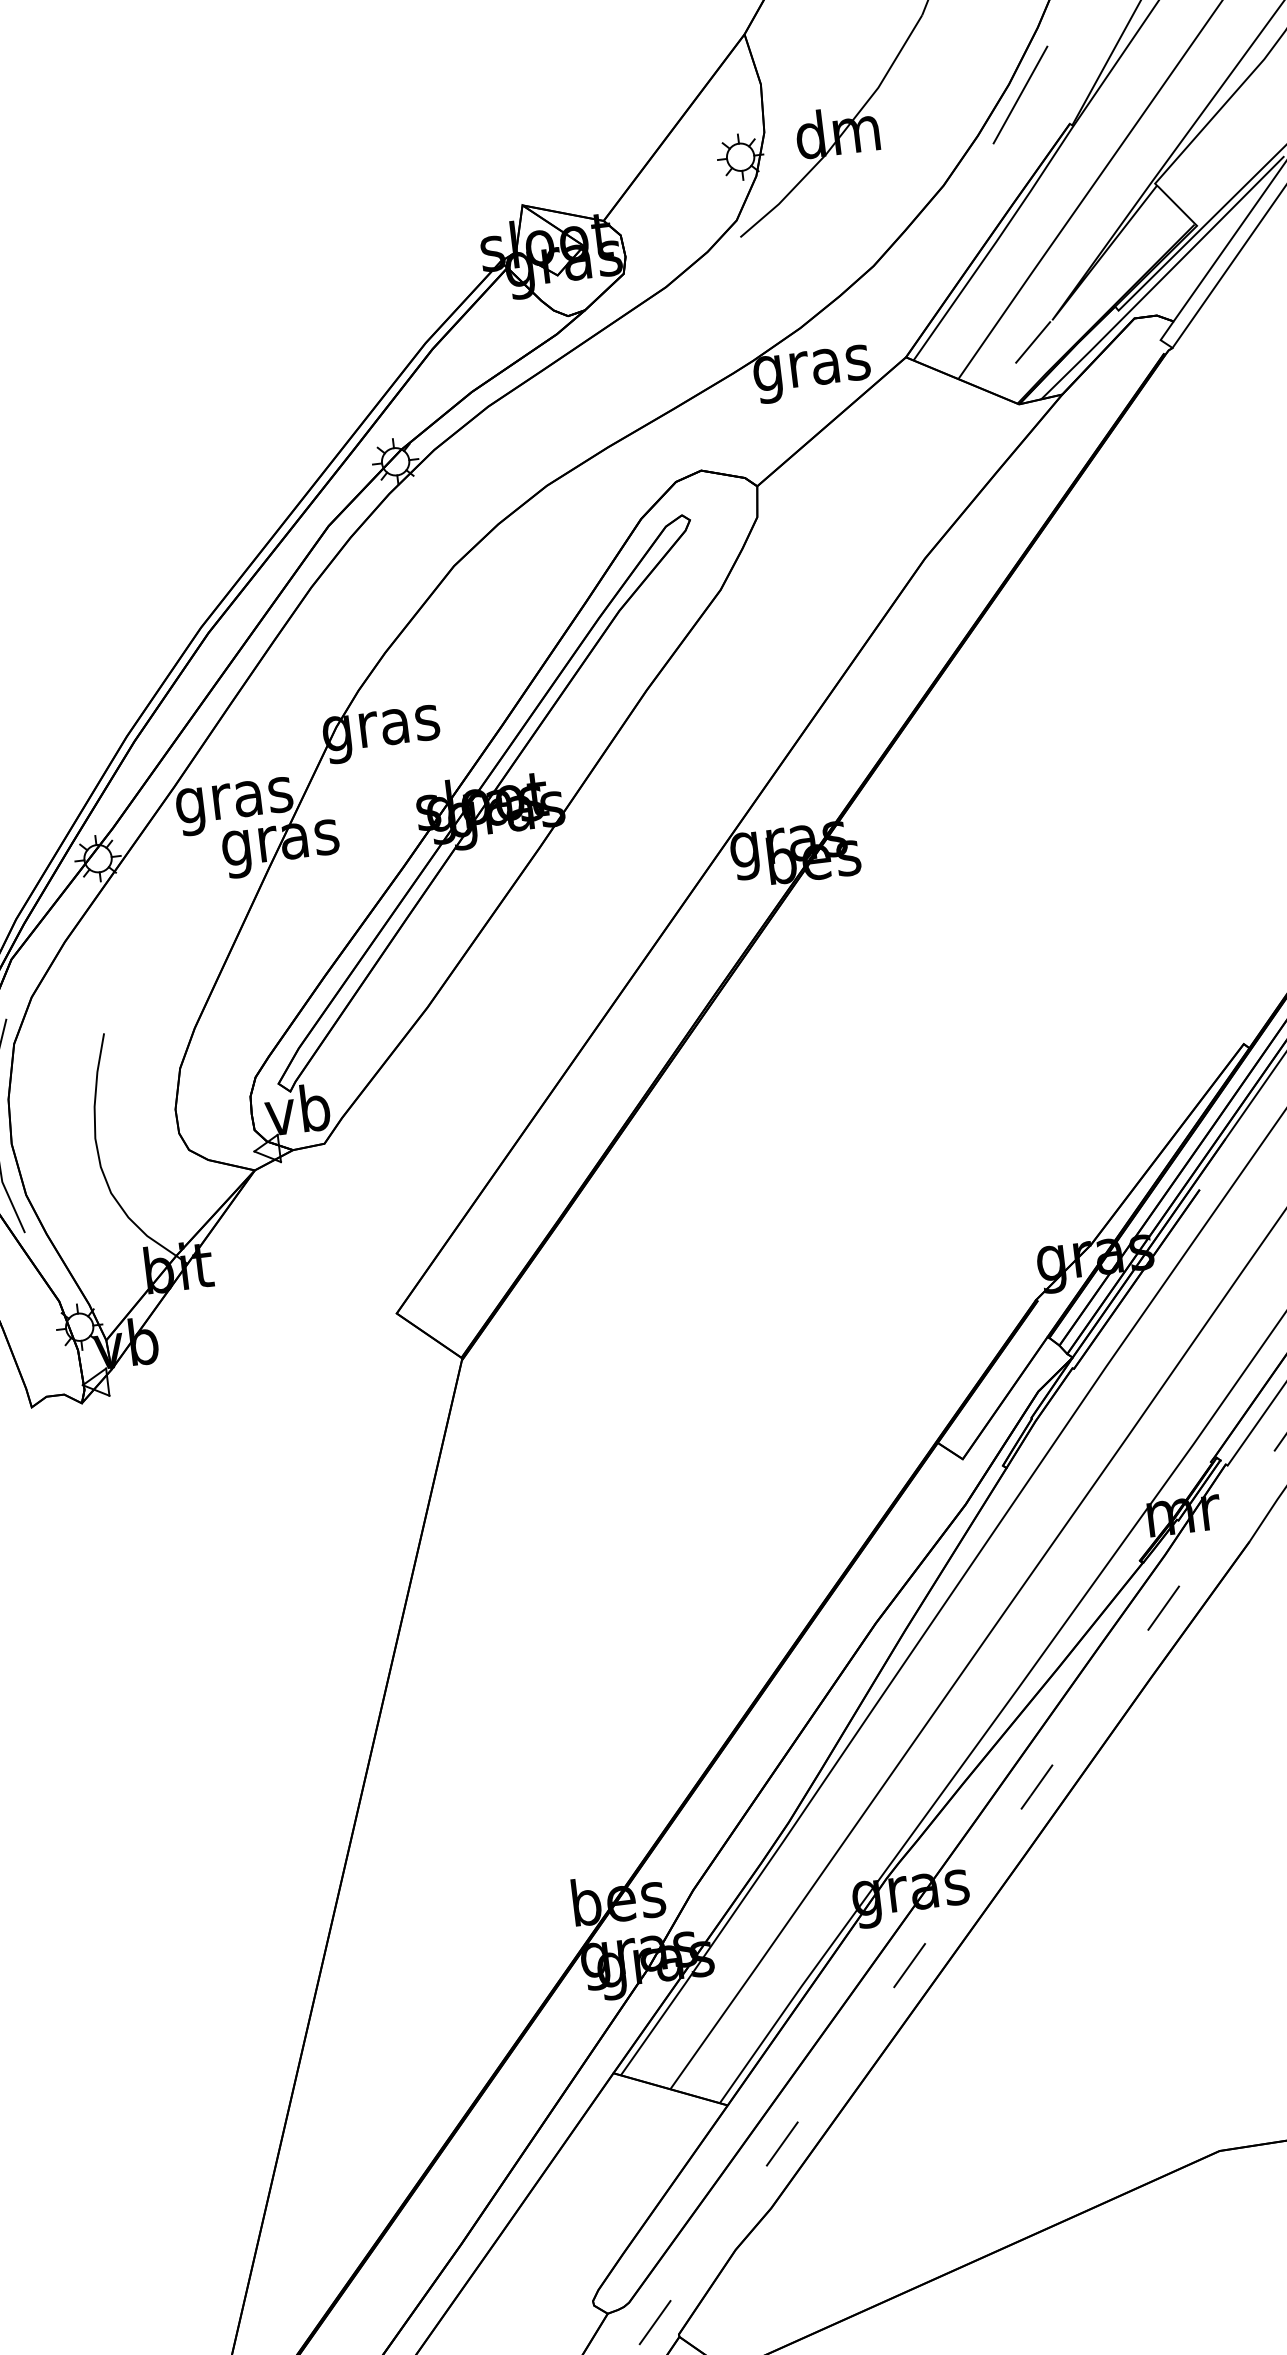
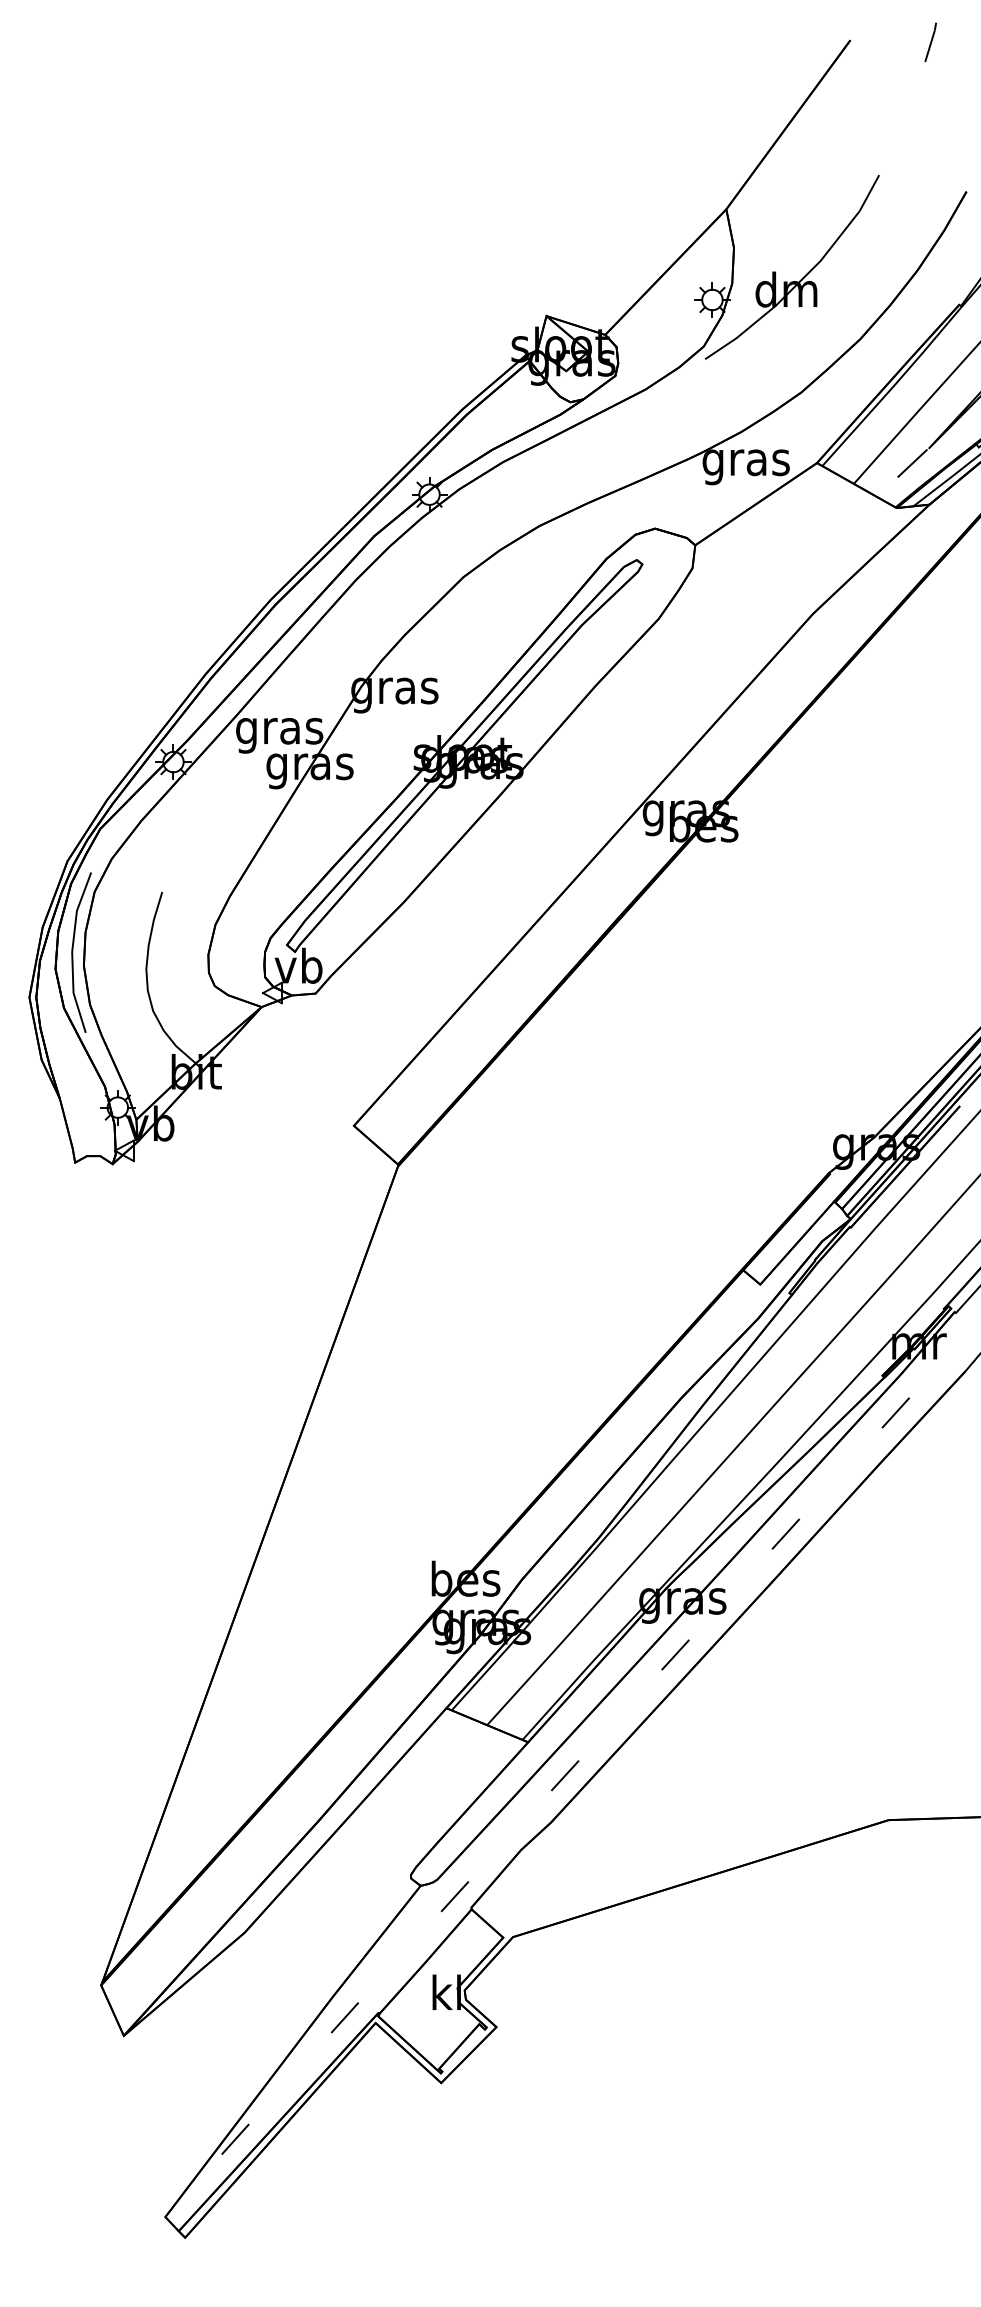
line: (1020, 94) -> (925, 278), removed

